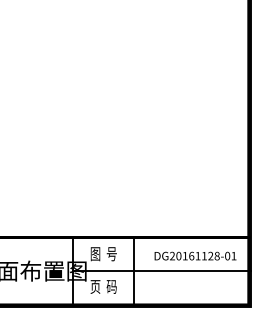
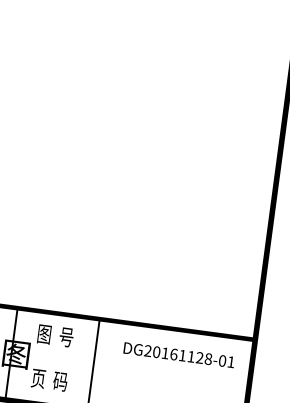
line: (161, 271) -> (130, 369), removed

